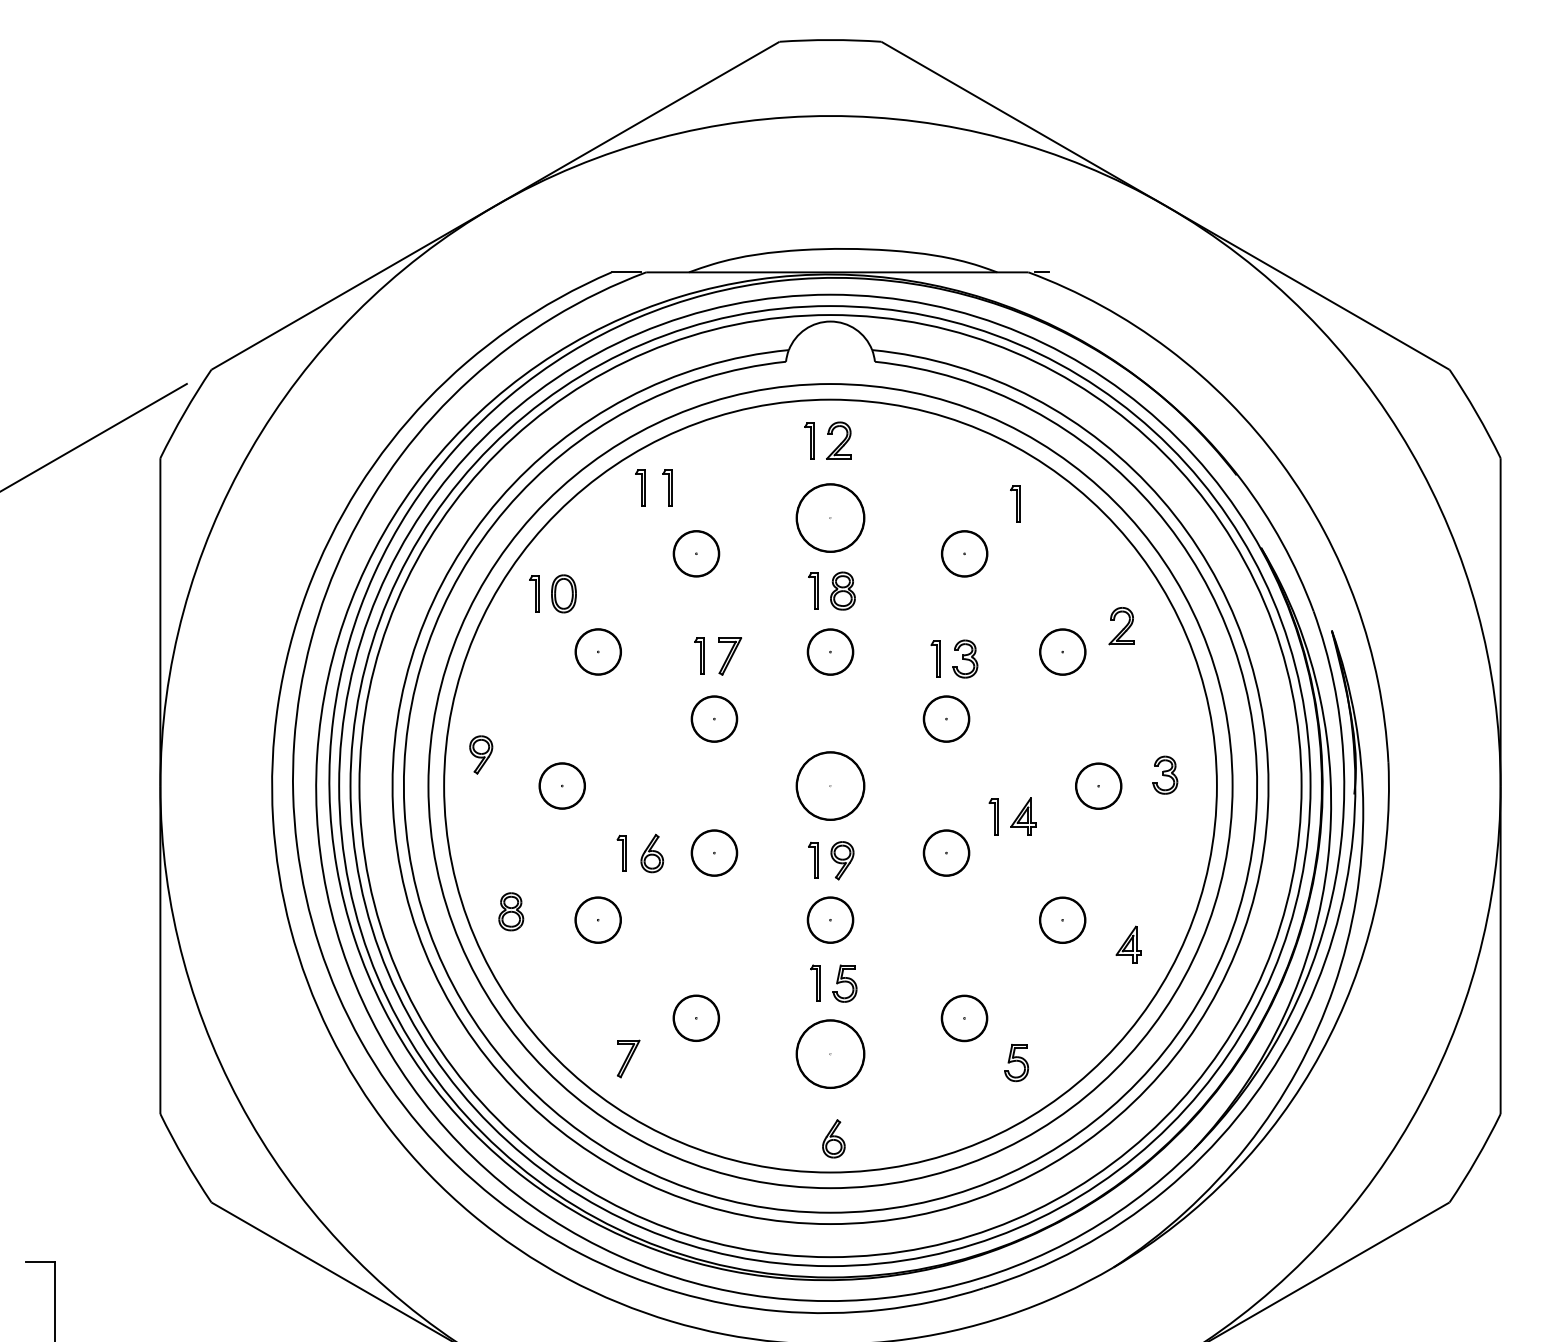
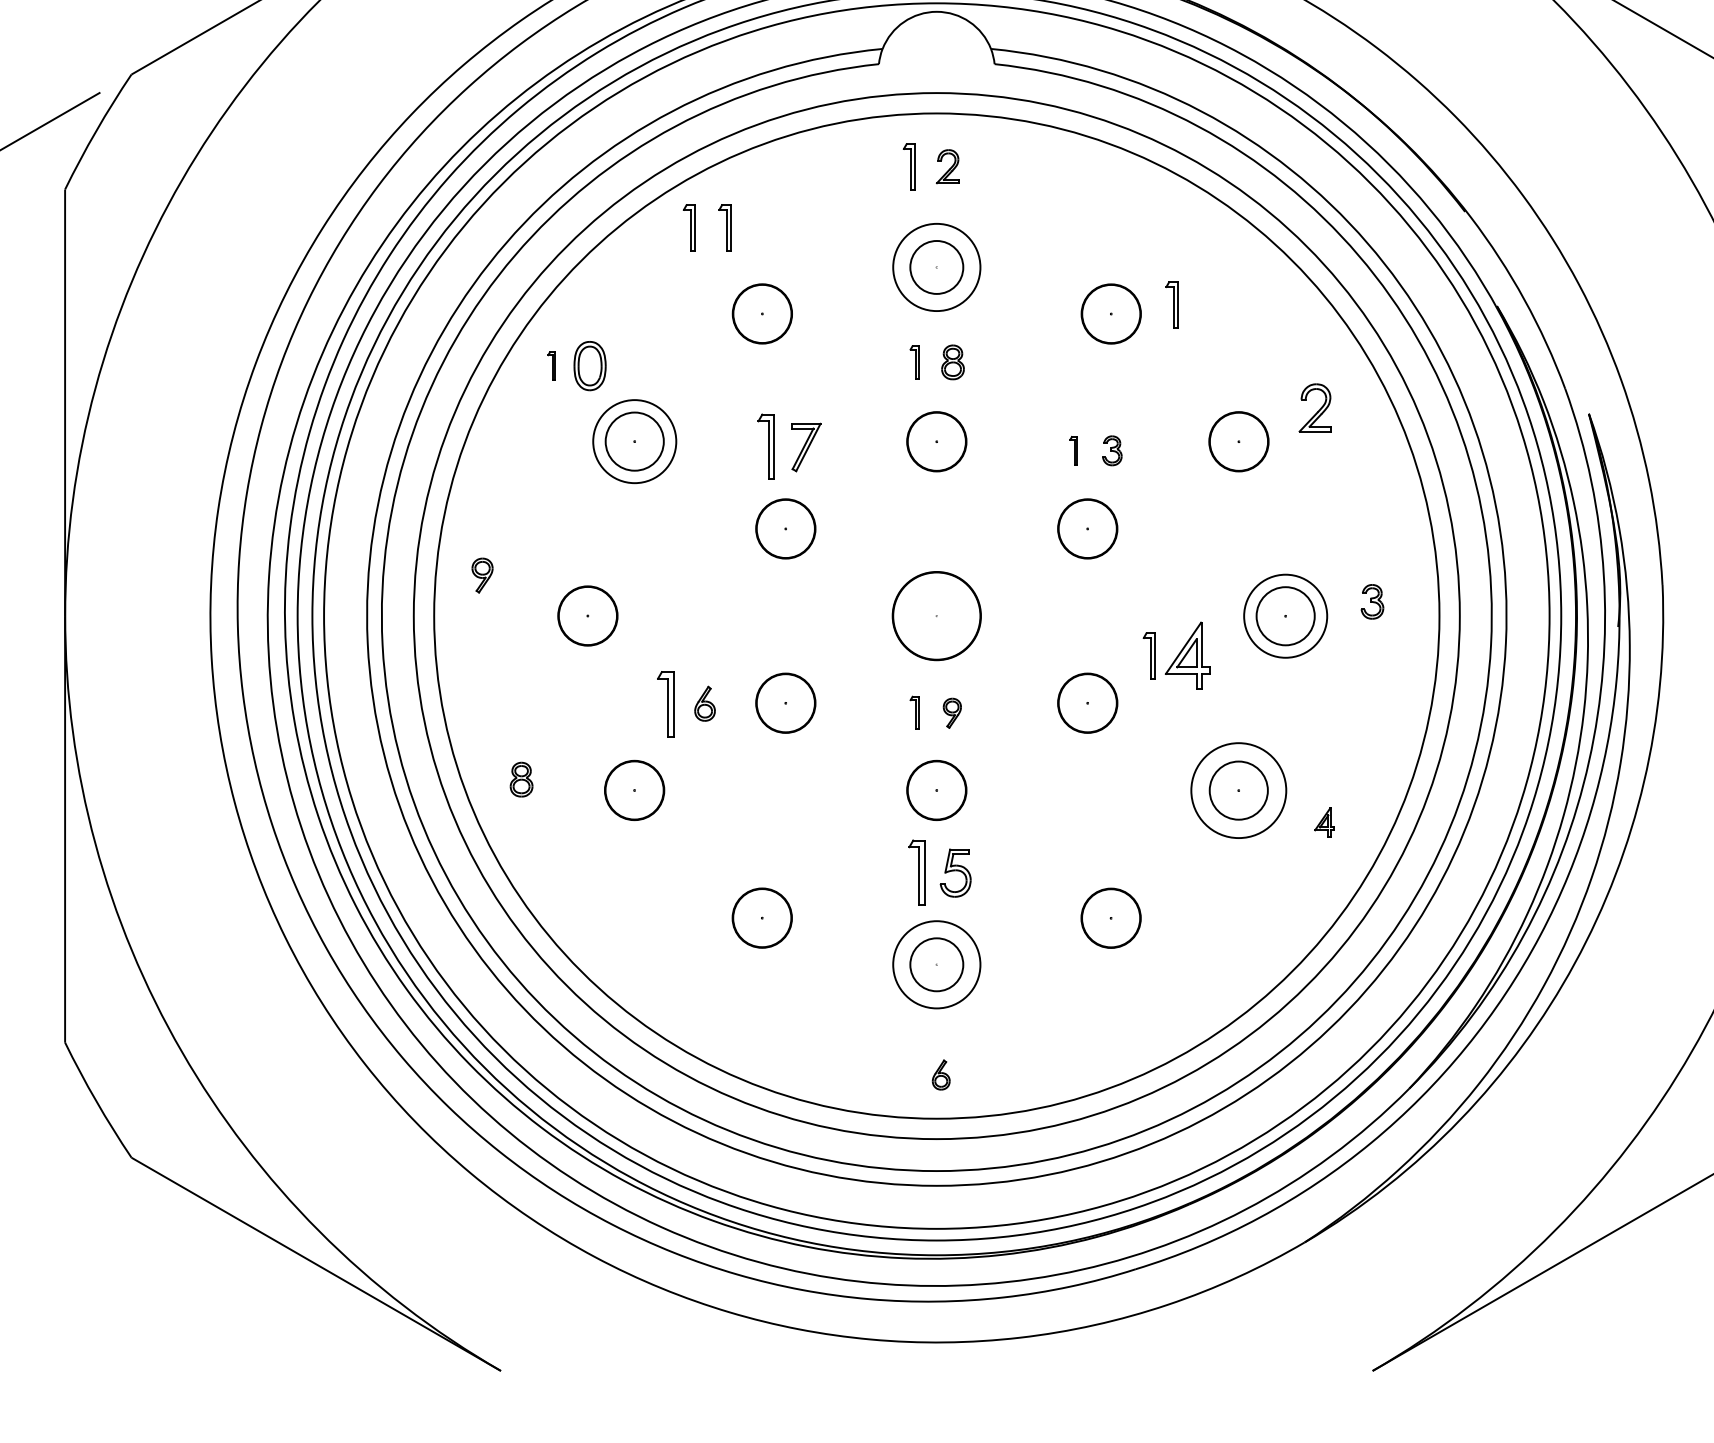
part: (838, 440) -> (947, 166), size x0.7
part: (1015, 503) -> (1172, 304), moved
circle: (830, 518) -> (936, 268), size x0.6
part: (813, 590) -> (914, 361), size x0.7
part: (842, 590) -> (952, 361), size x0.7
part: (534, 593) -> (551, 365), size x0.6
circle: (598, 651) -> (635, 441), size x1.4
part: (699, 655) -> (766, 446), size x1.4
part: (935, 658) -> (1073, 450), size x0.6
part: (965, 658) -> (1112, 450), size x0.6
part: (481, 754) -> (482, 574), size x0.7
part: (1165, 774) -> (1372, 601), size x0.7
circle: (1098, 786) -> (1285, 616), size x1.4
part: (1023, 816) -> (1187, 655), size x1.4
part: (621, 852) -> (664, 702), size x1.4
part: (652, 853) -> (705, 703), size x0.7
part: (813, 860) -> (914, 712), size x0.7
part: (842, 860) -> (952, 712), size x0.6
part: (511, 911) -> (521, 779), size x0.7
circle: (1062, 920) -> (1238, 790), size x1.6
part: (1128, 944) -> (1324, 822), size x0.6
part: (815, 982) -> (917, 871), size x1.4
circle: (830, 1054) -> (936, 965), size x0.6
part: (628, 1058) -> (674, 970), removed
part: (1016, 1063) -> (1178, 976), removed
part: (833, 1138) -> (940, 1074), size x0.6

